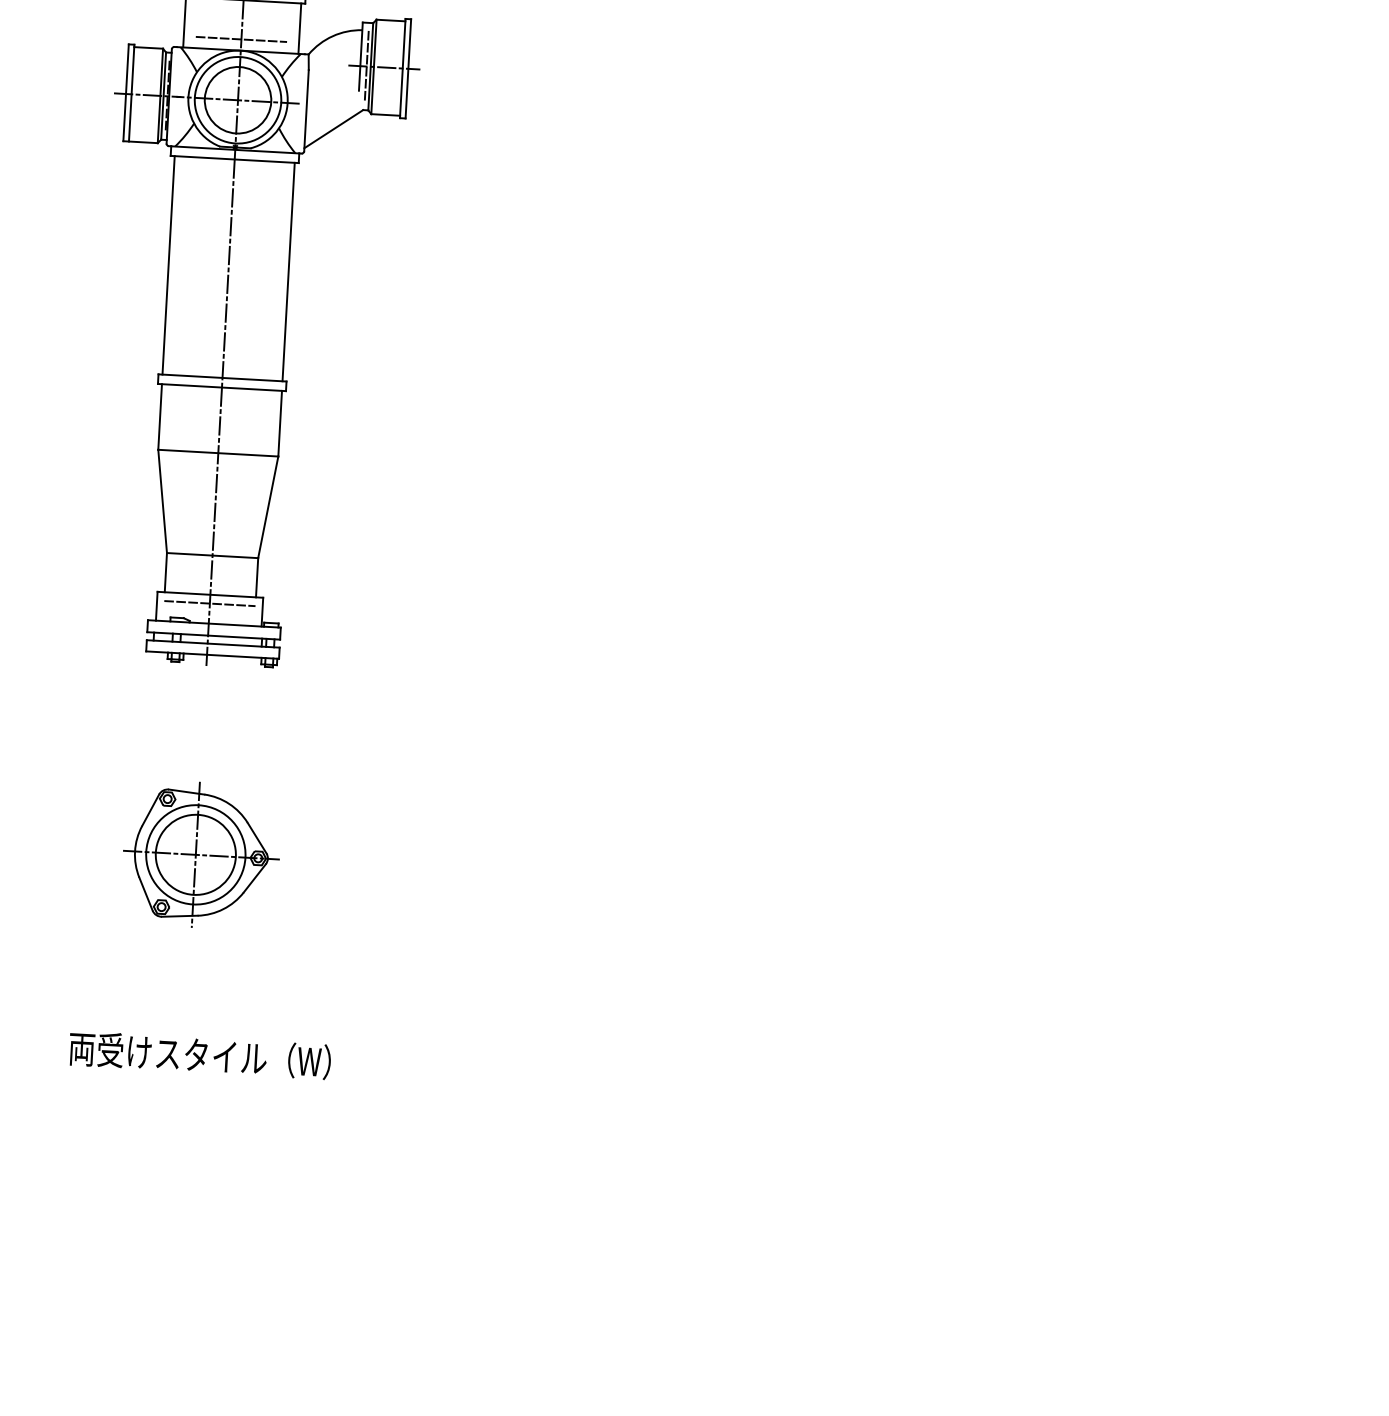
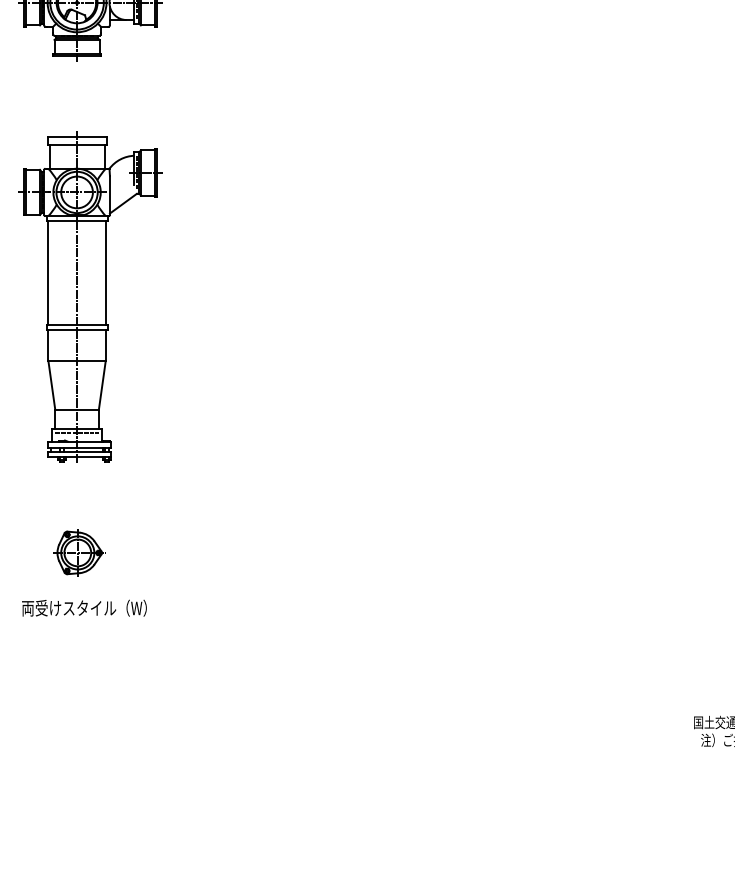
line: (240, 39) -> (76, 163), removed
part: (200, 854) -> (79, 552), size x0.7
text: (200, 1053) -> (84, 607), moved

